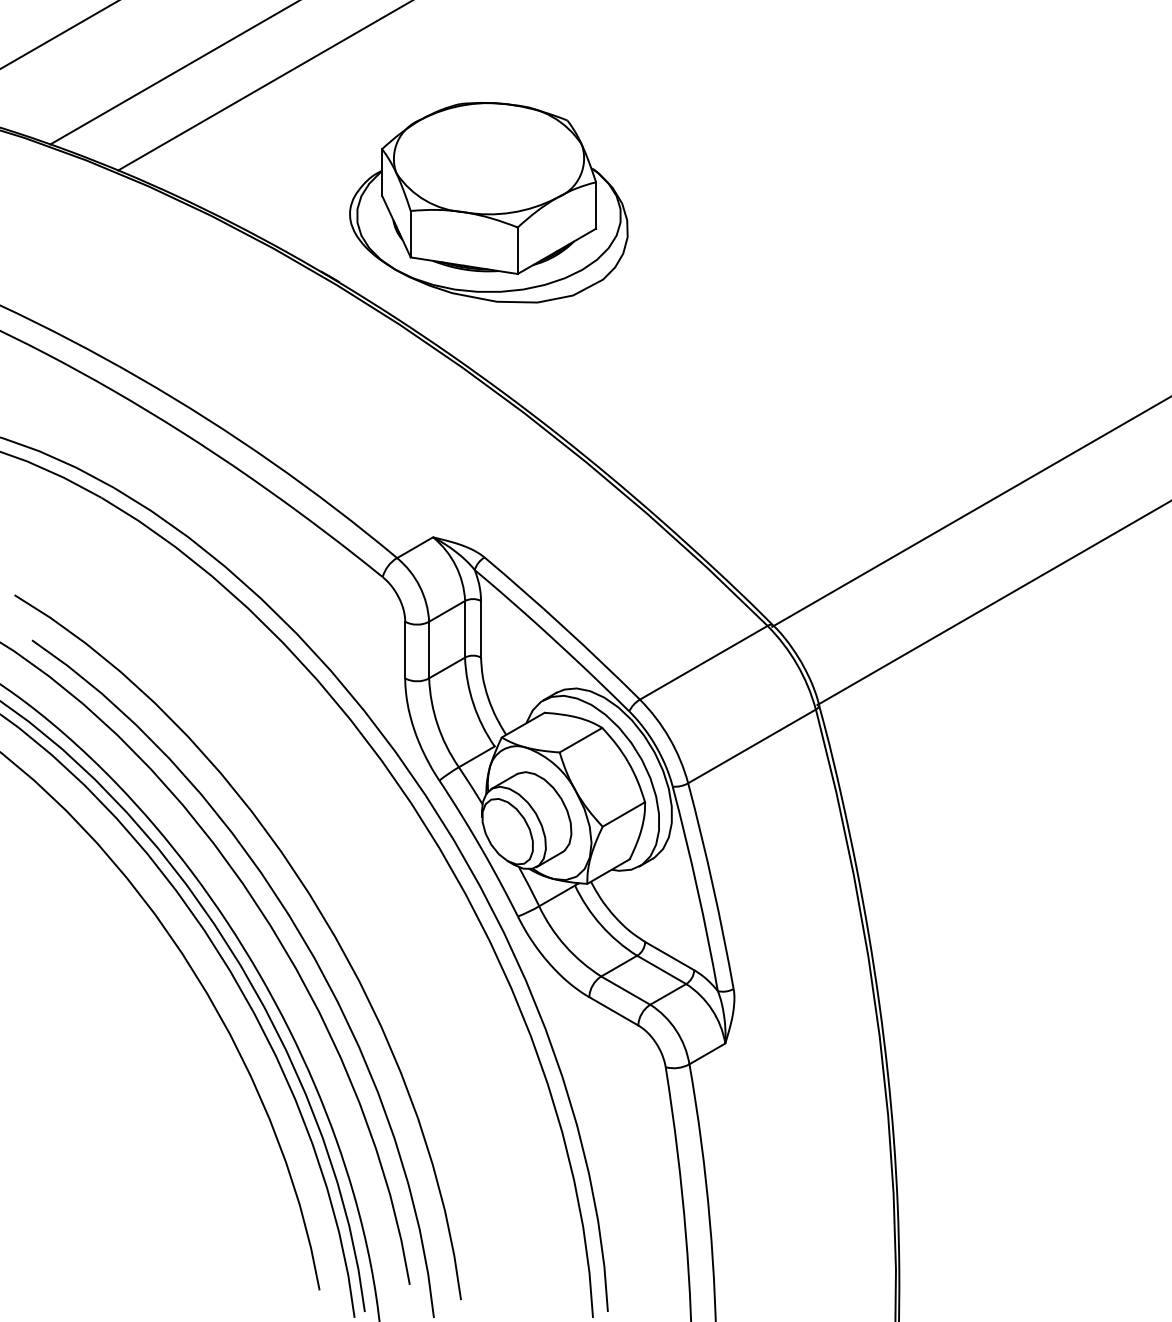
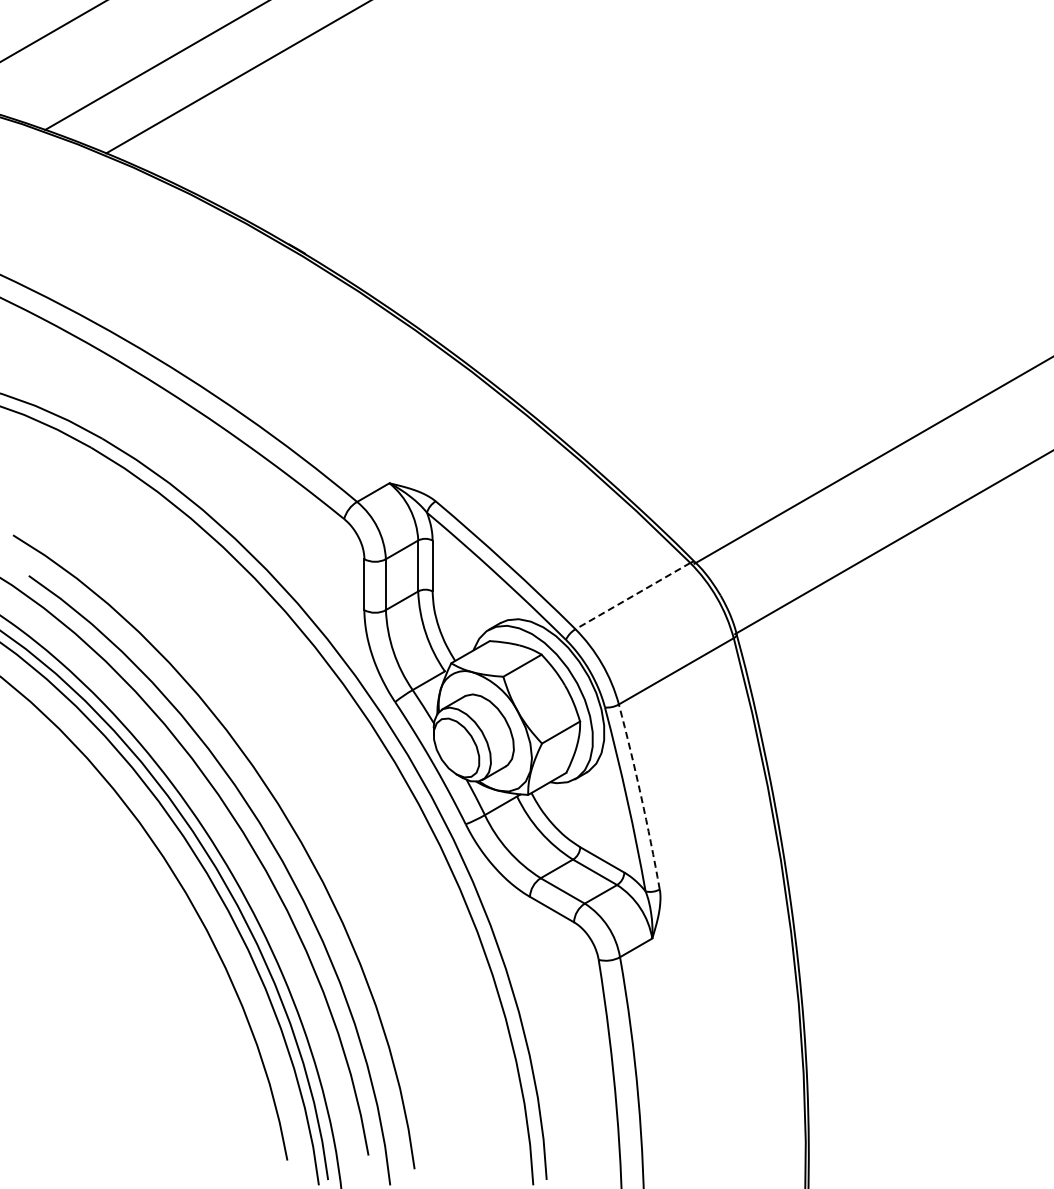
part: (488, 201) -> (439, 181), removed
line: (703, 663) -> (632, 596), solid -> dashed
arc: (713, 885) -> (641, 796), solid -> dashed

